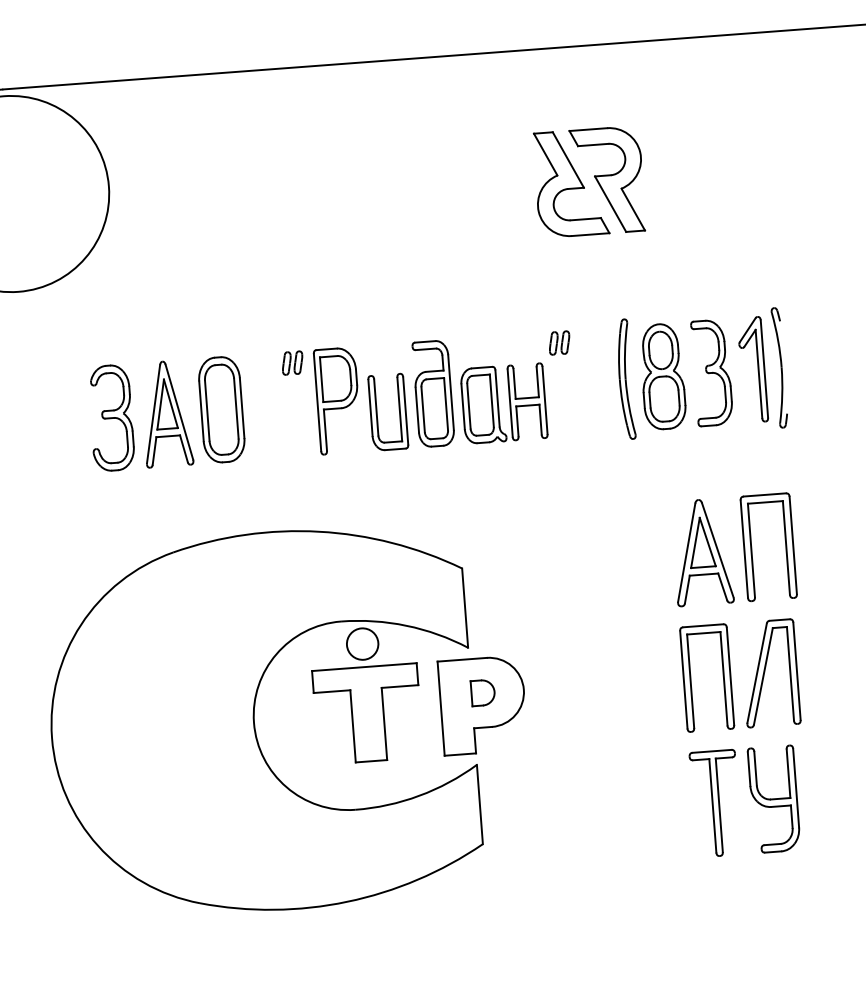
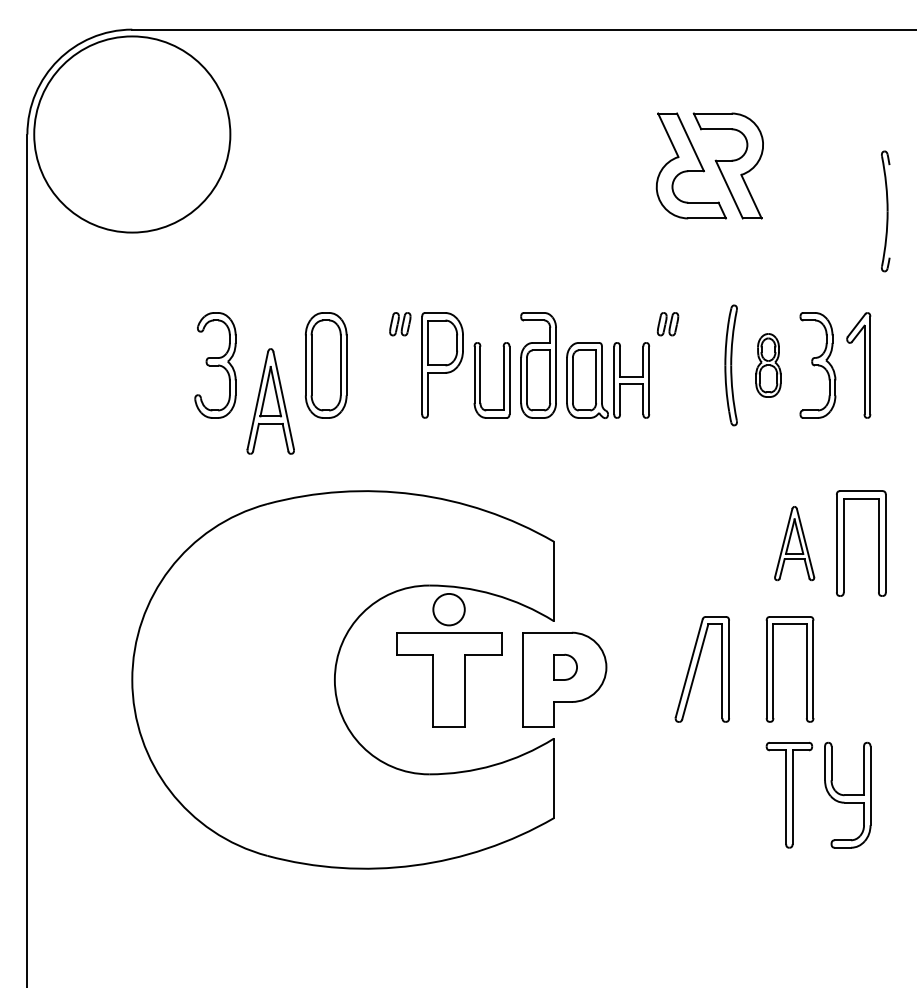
part: (779, 367) -> (885, 211), moved
part: (662, 376) -> (768, 365), size x0.6
part: (166, 414) -> (270, 401), moved
part: (702, 552) -> (794, 543), size x0.7
part: (769, 673) -> (701, 669), moved

